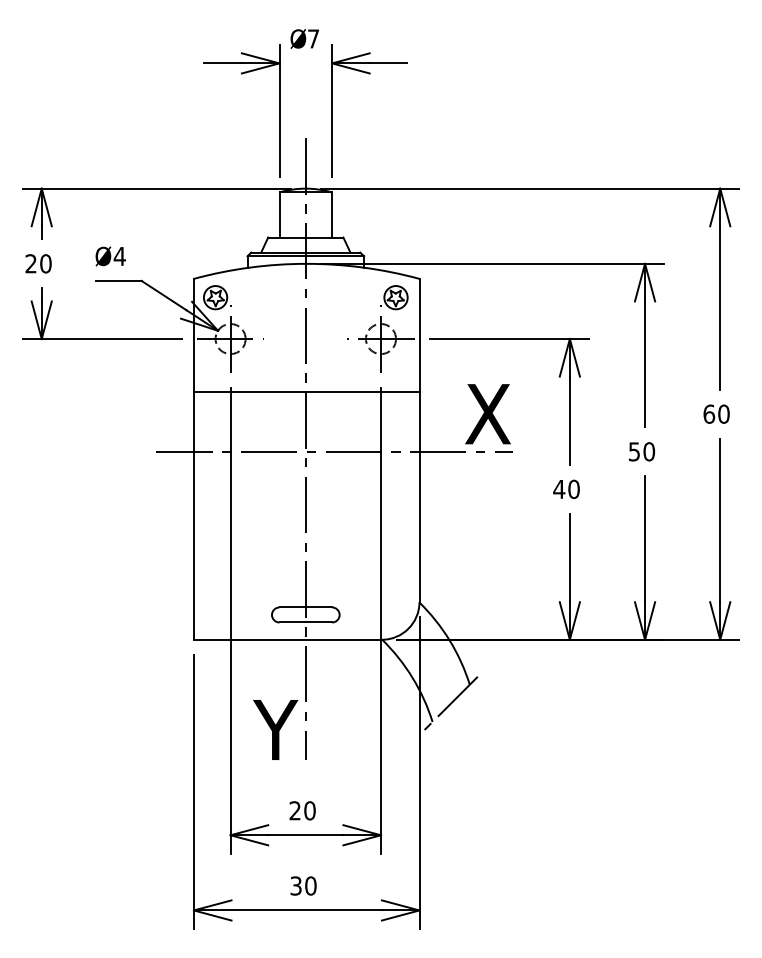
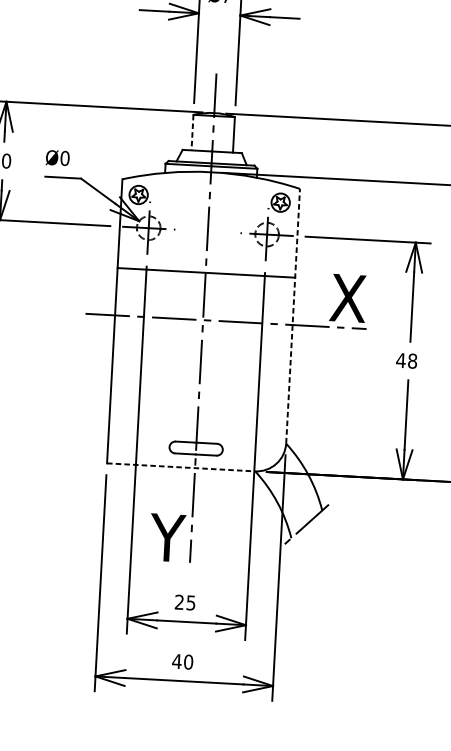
line: (279, 214) -> (192, 132), solid -> dashed
text: (119, 256) -> (64, 158), Ø4 -> Ø0
line: (419, 440) -> (293, 316), solid -> dashed
text: (573, 489) -> (412, 361), 40 -> 48
line: (287, 639) -> (180, 467), solid -> dashed
text: (309, 810) -> (190, 602), 20 -> 25
text: (296, 885) -> (177, 661), 30 -> 40

